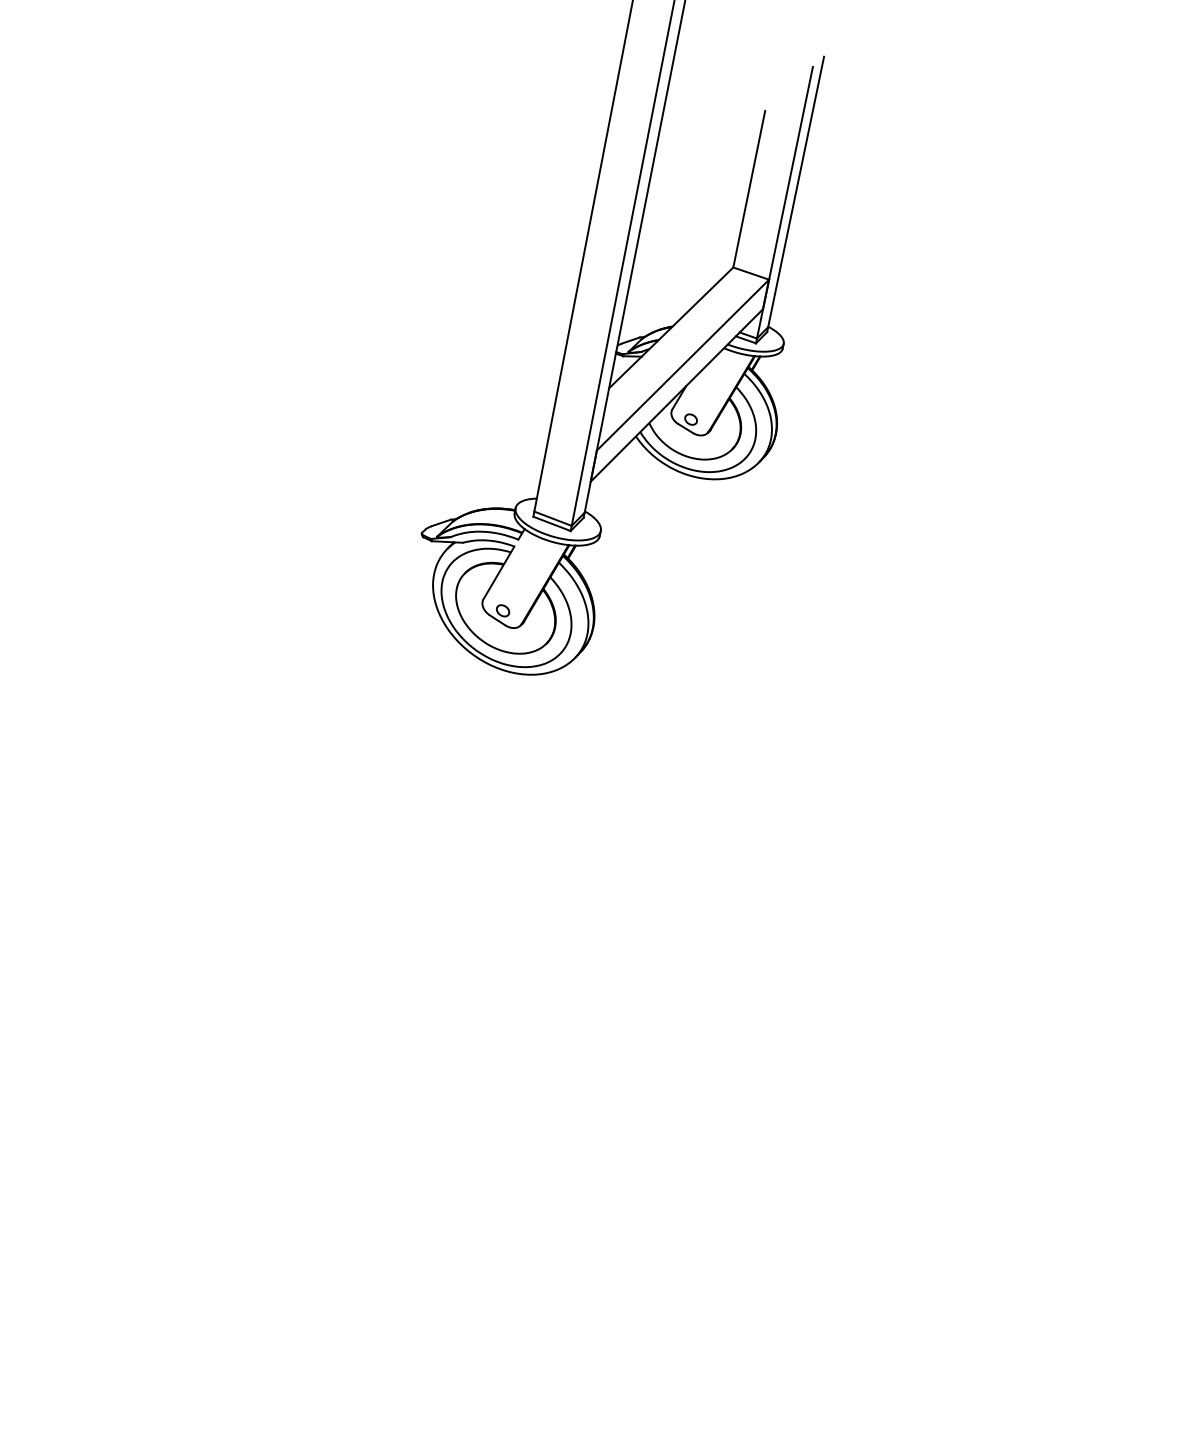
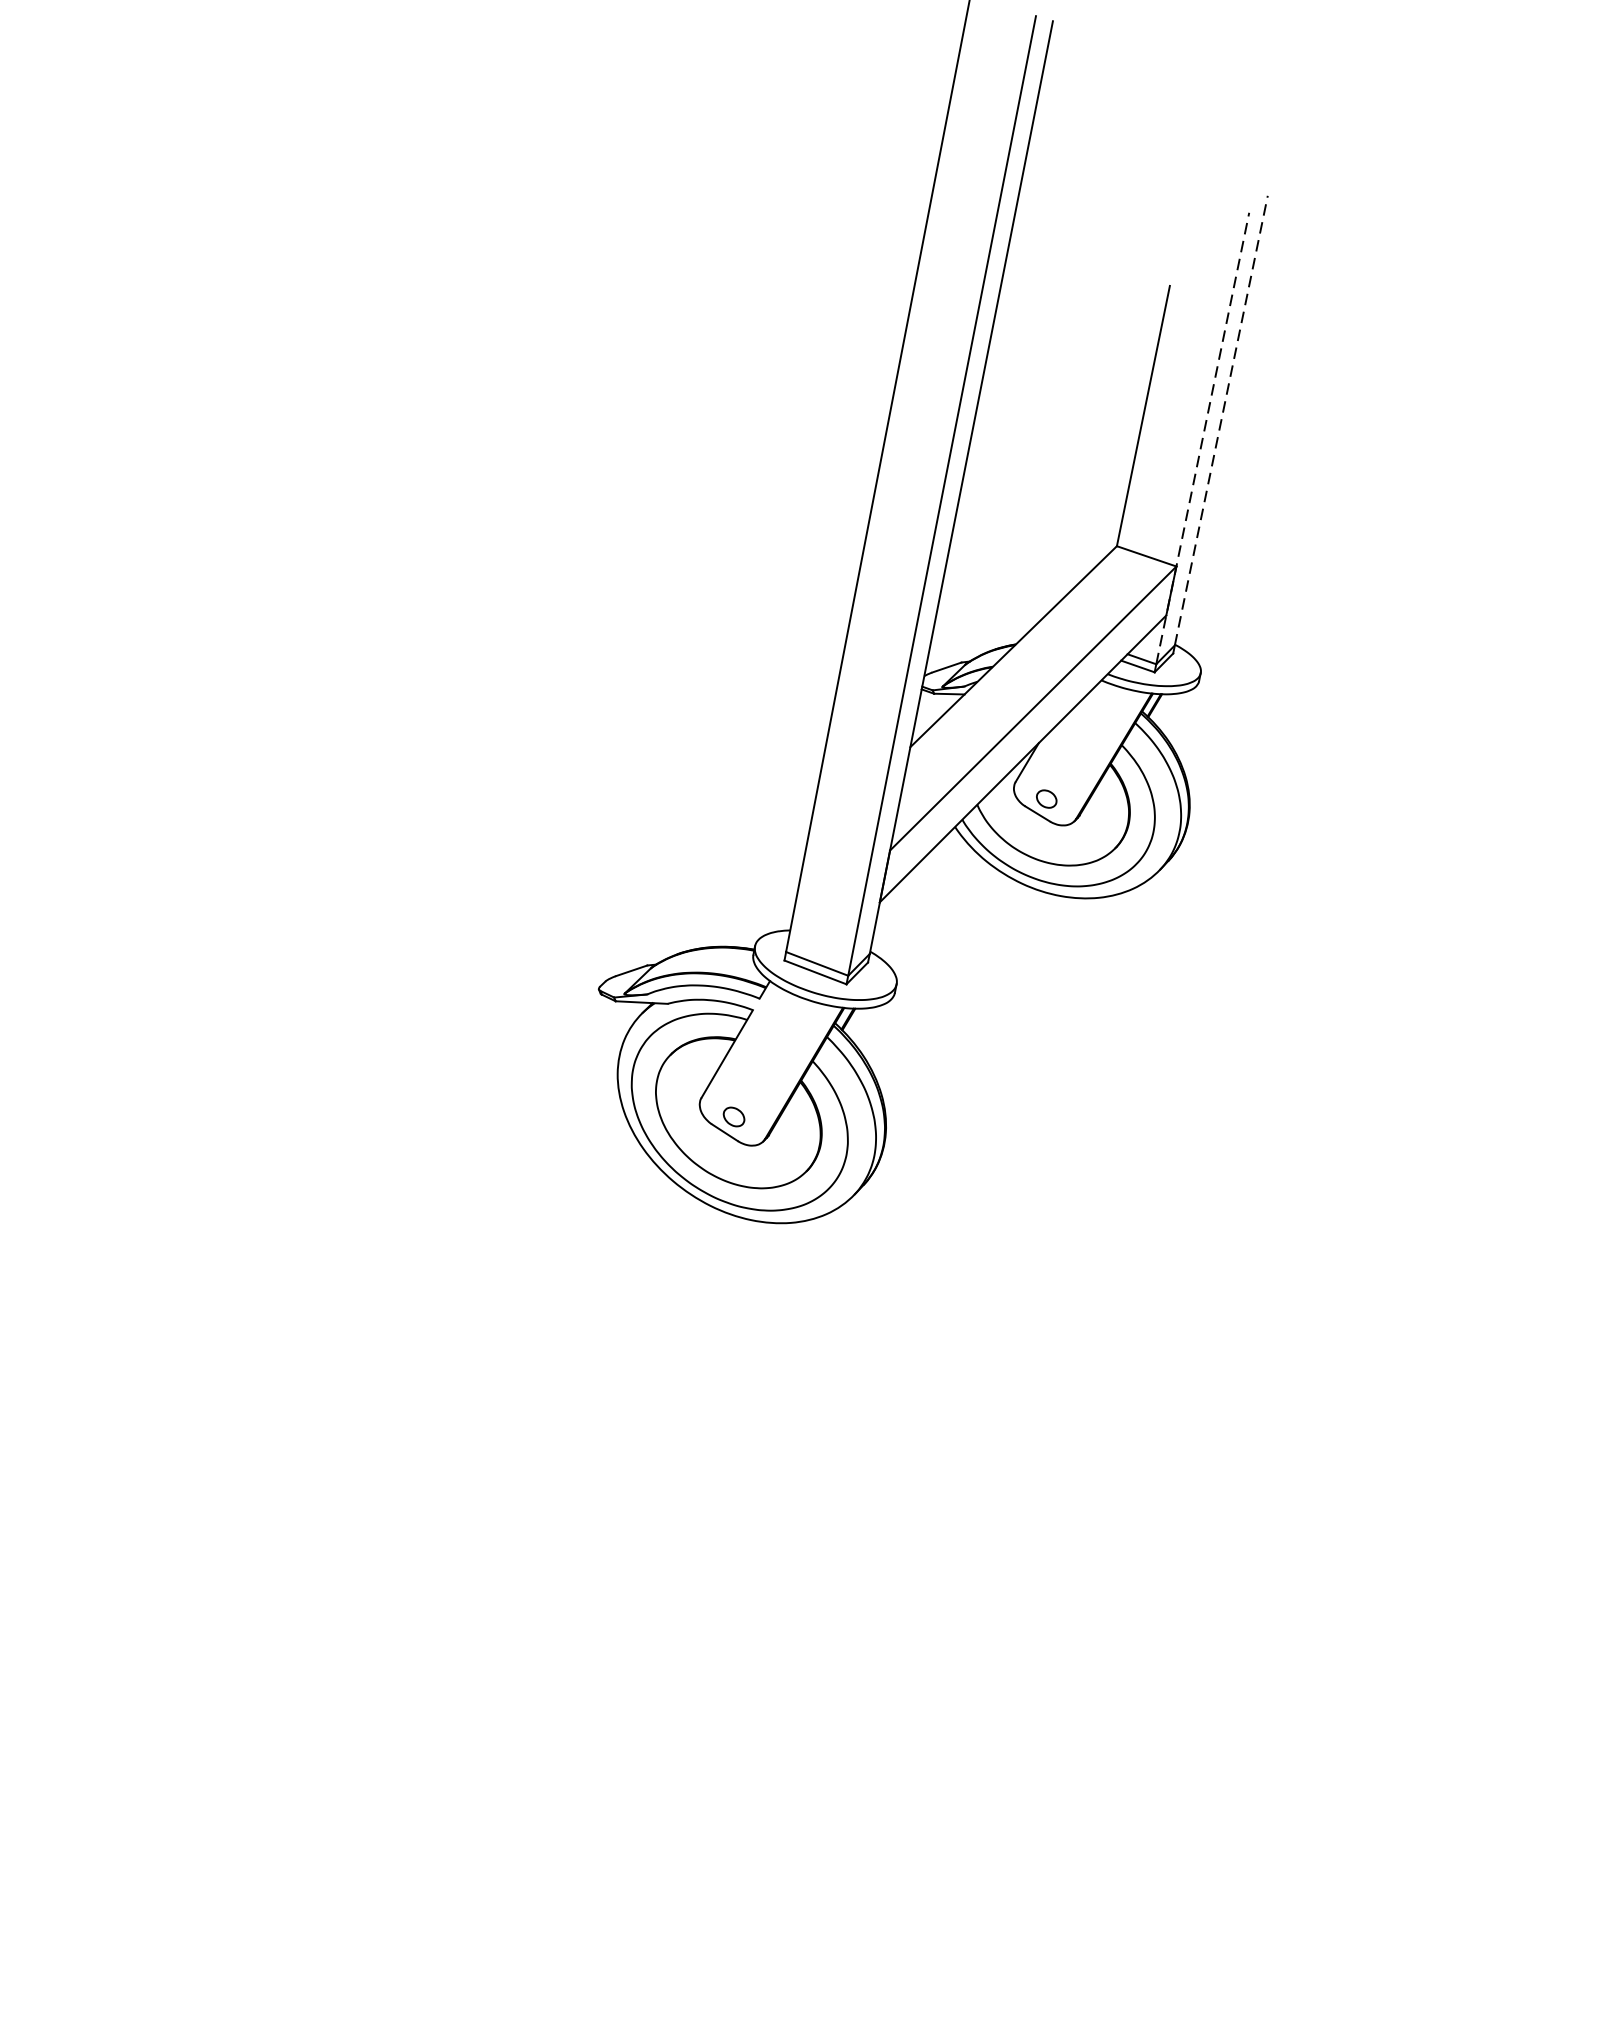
line: (796, 191) -> (1221, 419), solid -> dashed
line: (784, 202) -> (1201, 438), solid -> dashed

